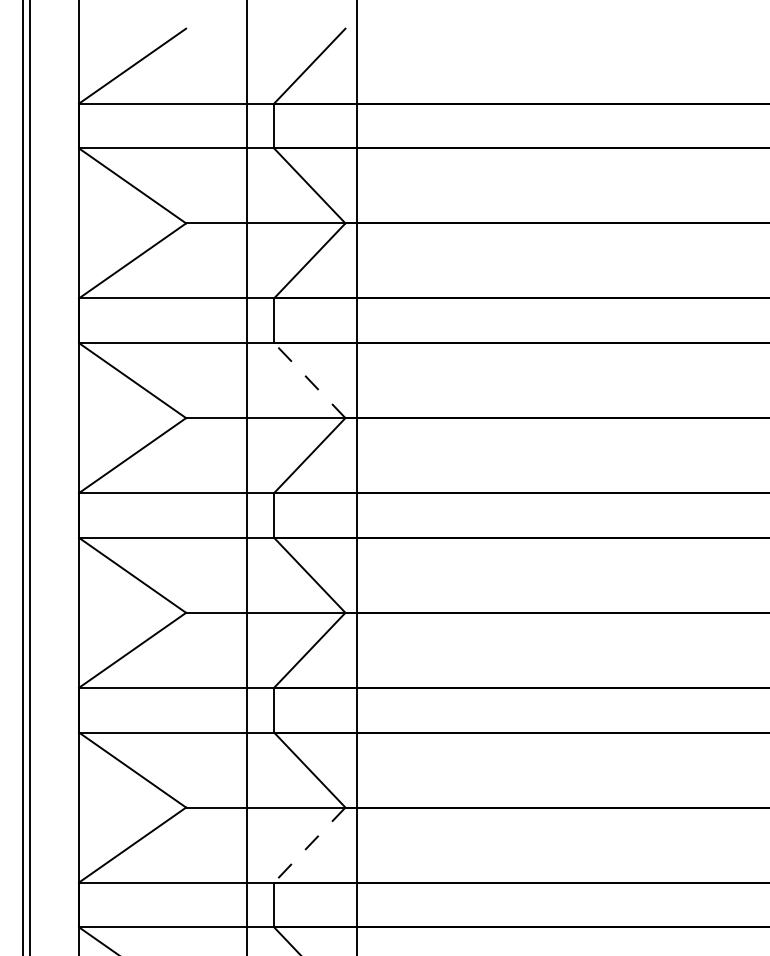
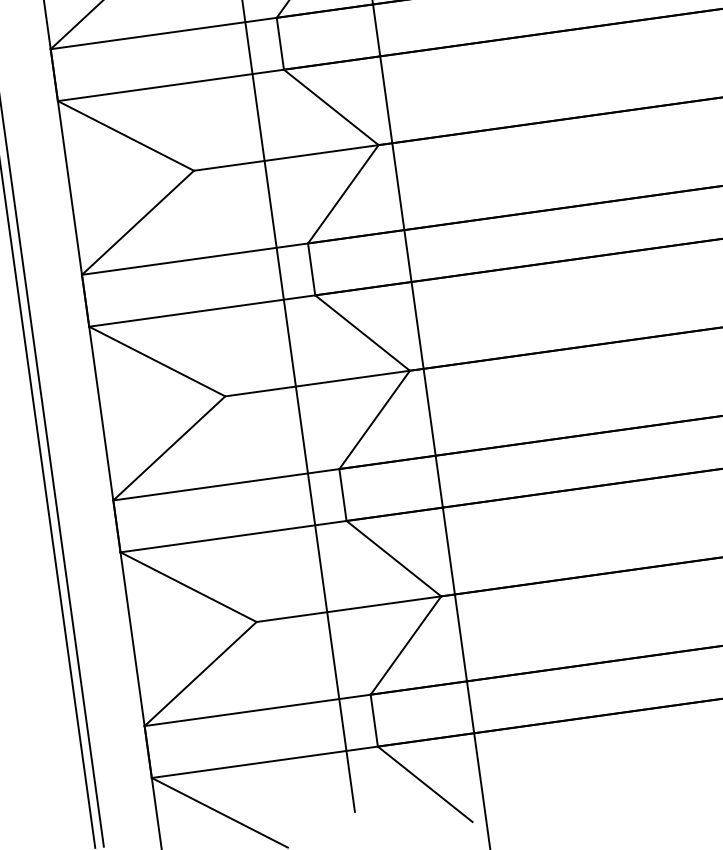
line: (309, 380) -> (330, 107), dashed -> solid
line: (309, 845) -> (405, 646), dashed -> solid

